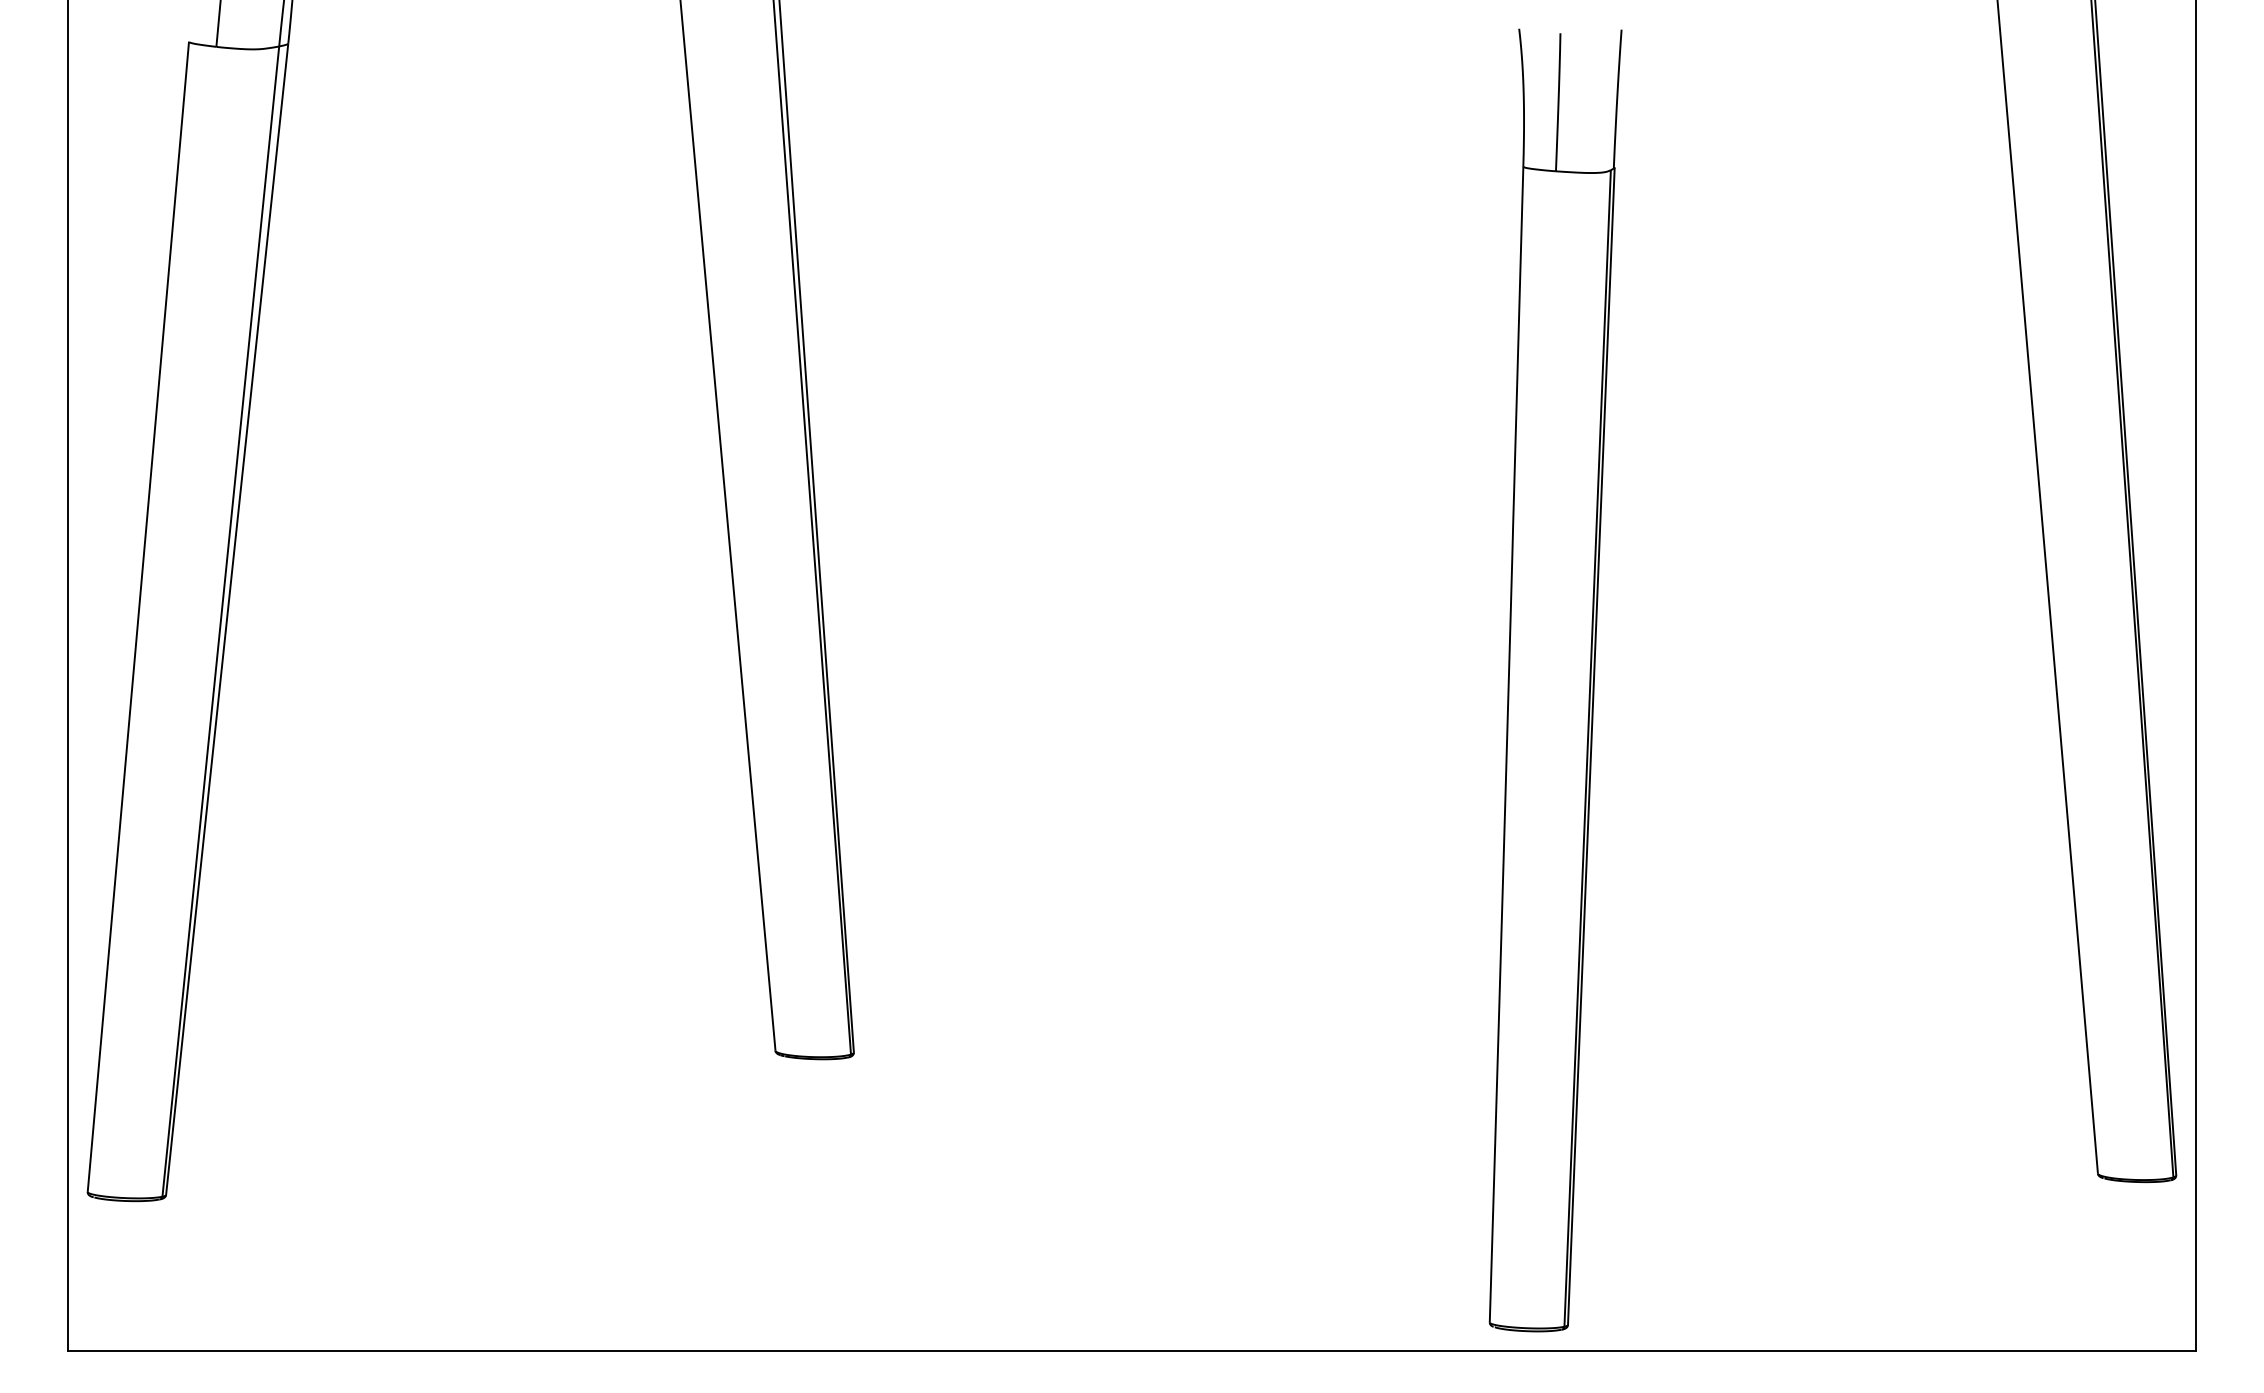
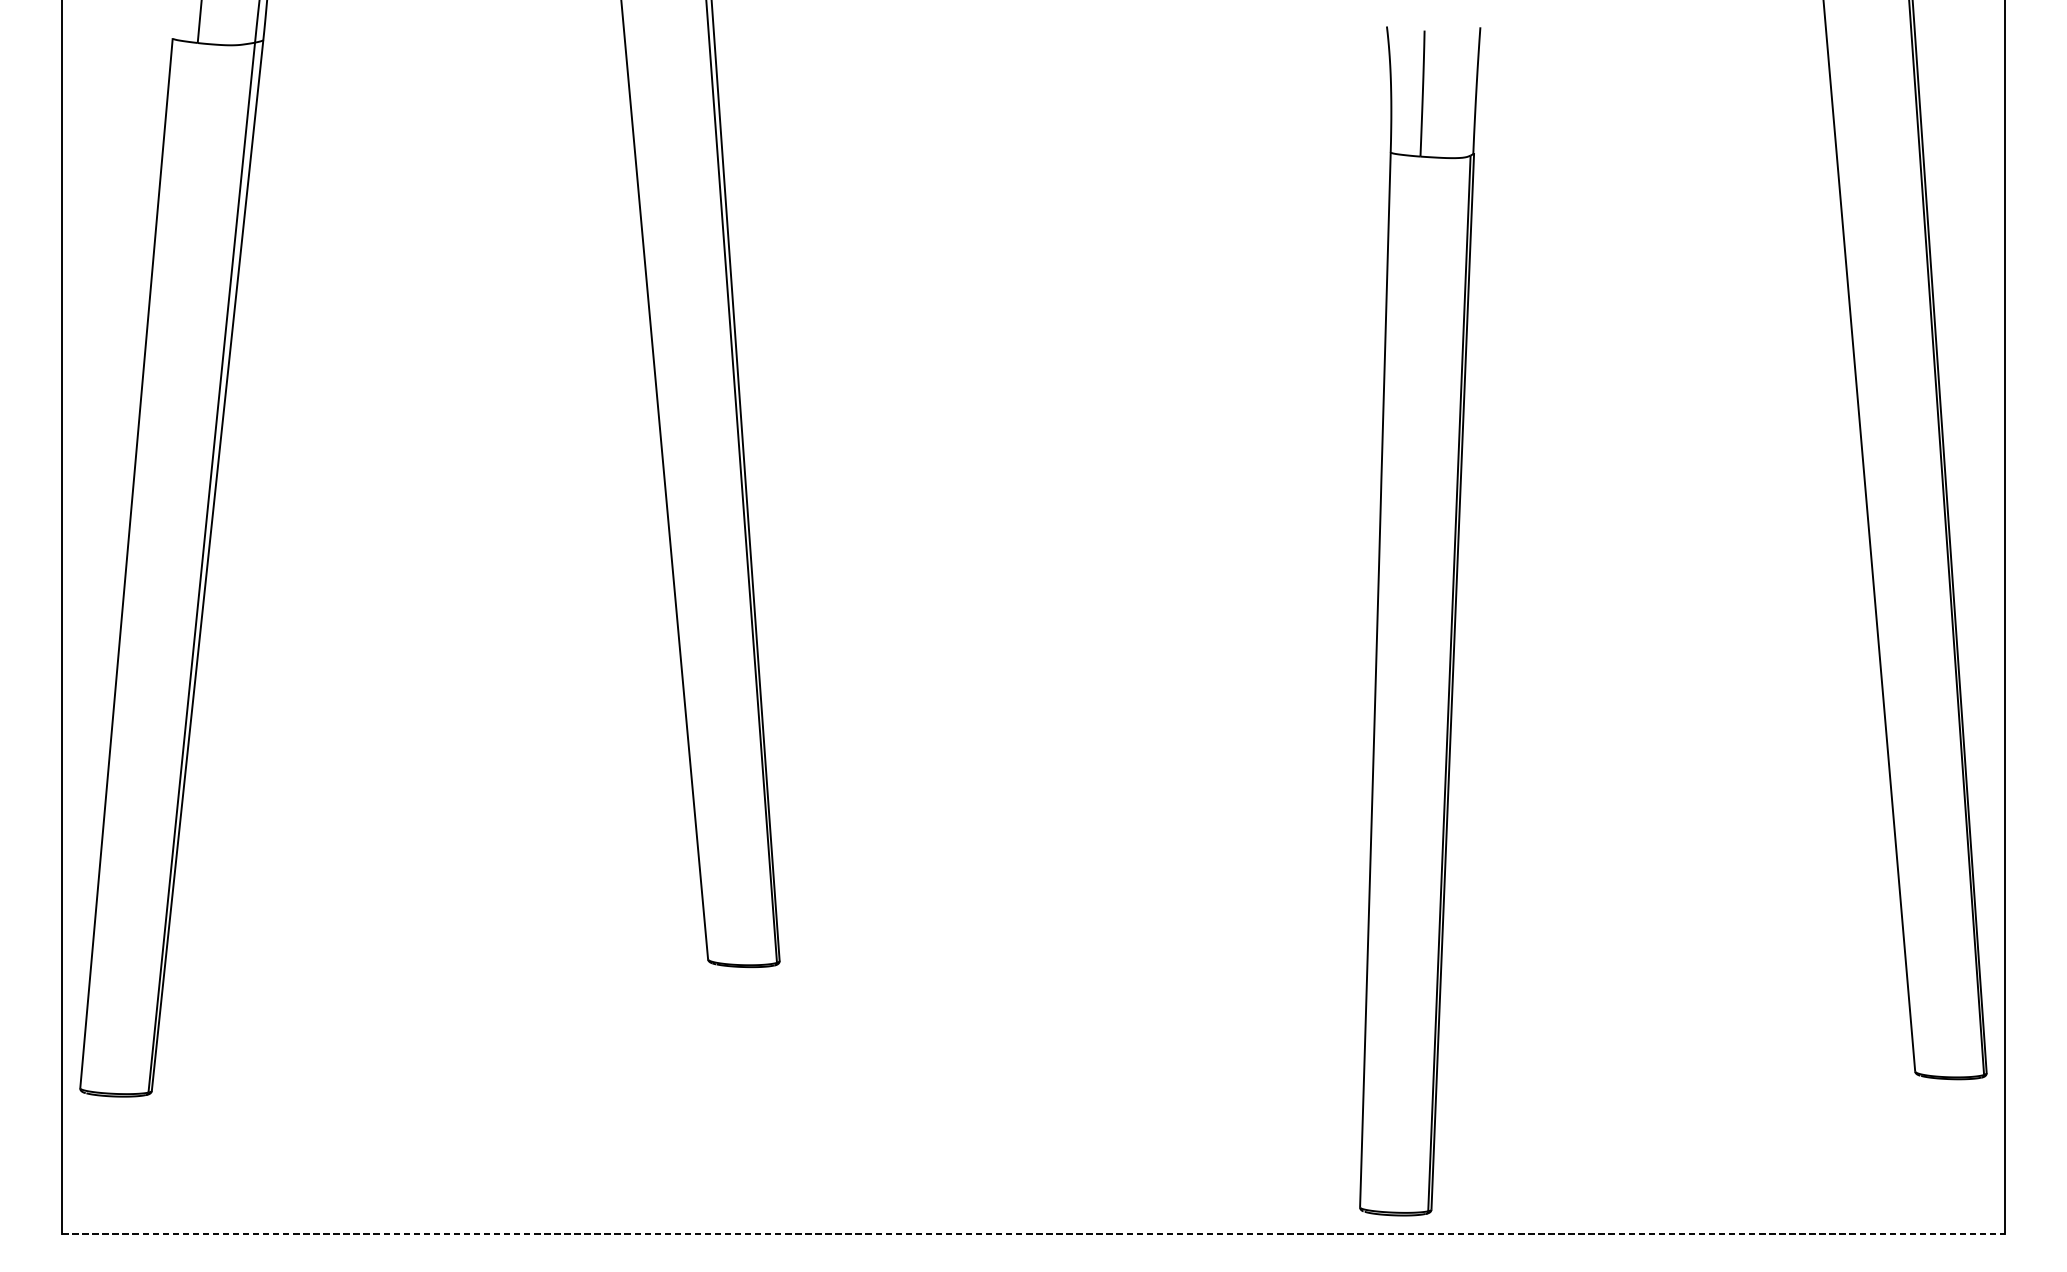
line: (1132, 1351) -> (1033, 1233), solid -> dashed

